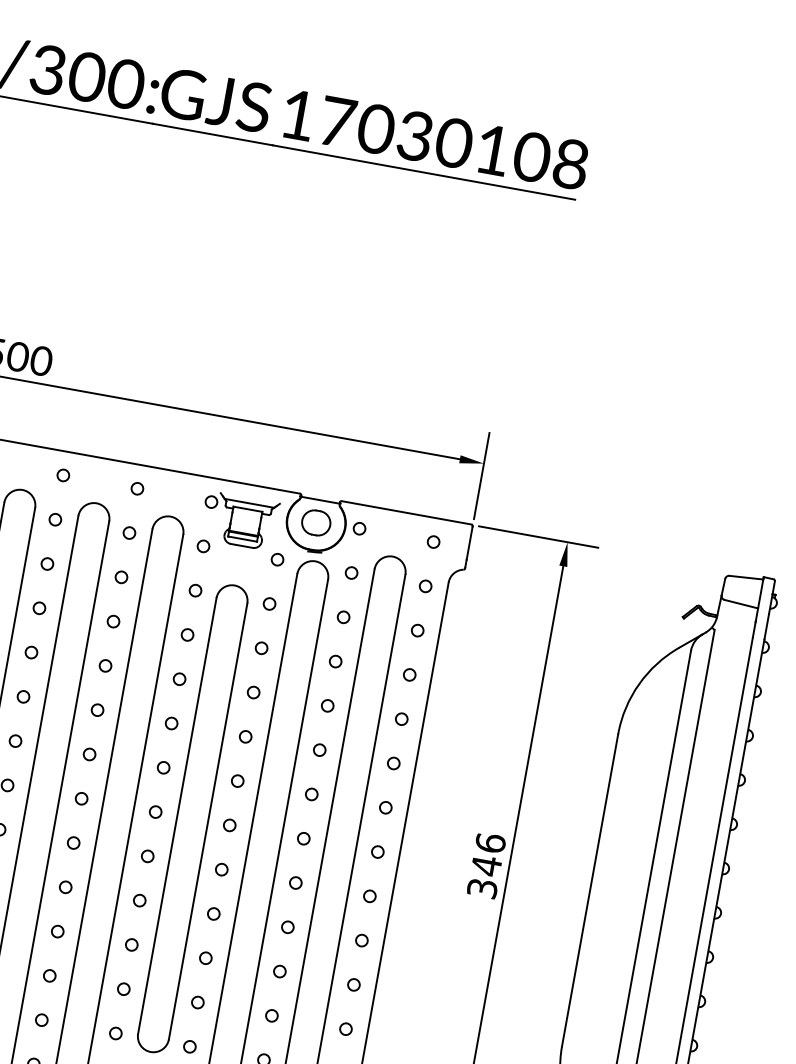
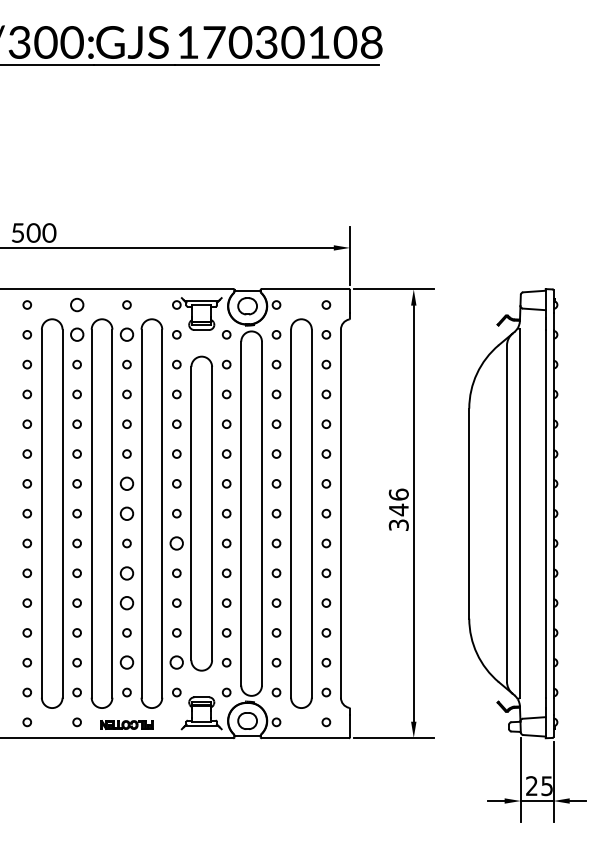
circle: (62, 474) -> (76, 304), size x1.6
circle: (54, 519) -> (76, 334), size x1.6
circle: (128, 532) -> (126, 334), size x1.6
circle: (88, 753) -> (126, 483), size x1.6
circle: (80, 798) -> (126, 513), size x1.6
circle: (147, 856) -> (176, 543), size x1.6
circle: (65, 886) -> (126, 572), size x1.6
circle: (57, 930) -> (126, 602), size x1.6
circle: (41, 1019) -> (126, 662), size x1.6
circle: (115, 1033) -> (176, 662), size x1.6

